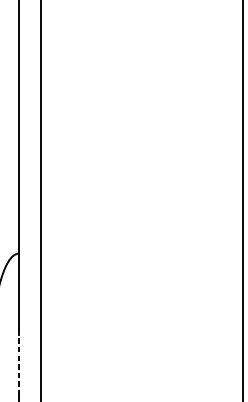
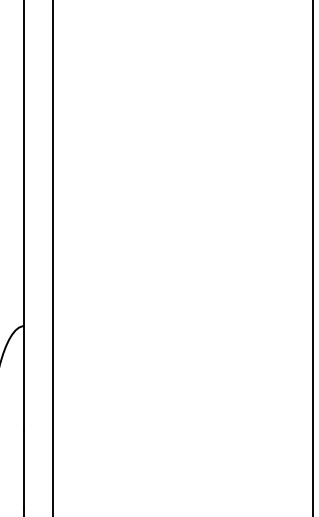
line: (18, 365) -> (24, 469), dashed -> solid

